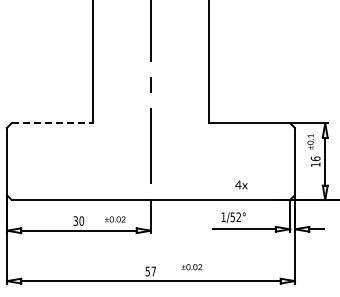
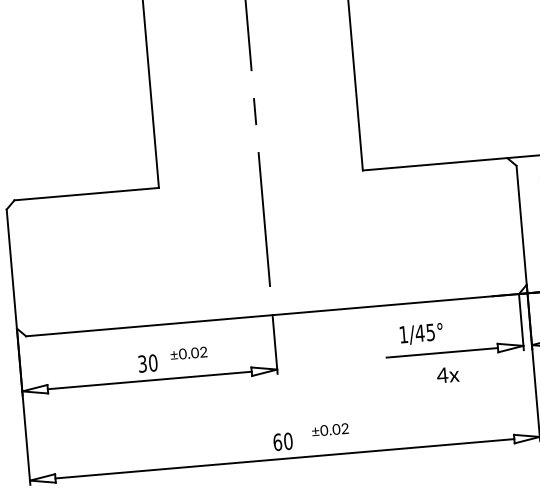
line: (52, 123) -> (86, 194), dashed -> solid
text: (241, 184) -> (447, 374), moved
text: (235, 217) -> (424, 333), 1/52° -> 1/45°
text: (115, 219) -> (189, 353), moved
text: (191, 267) -> (329, 430), moved
text: (150, 271) -> (282, 441), 57 -> 60

